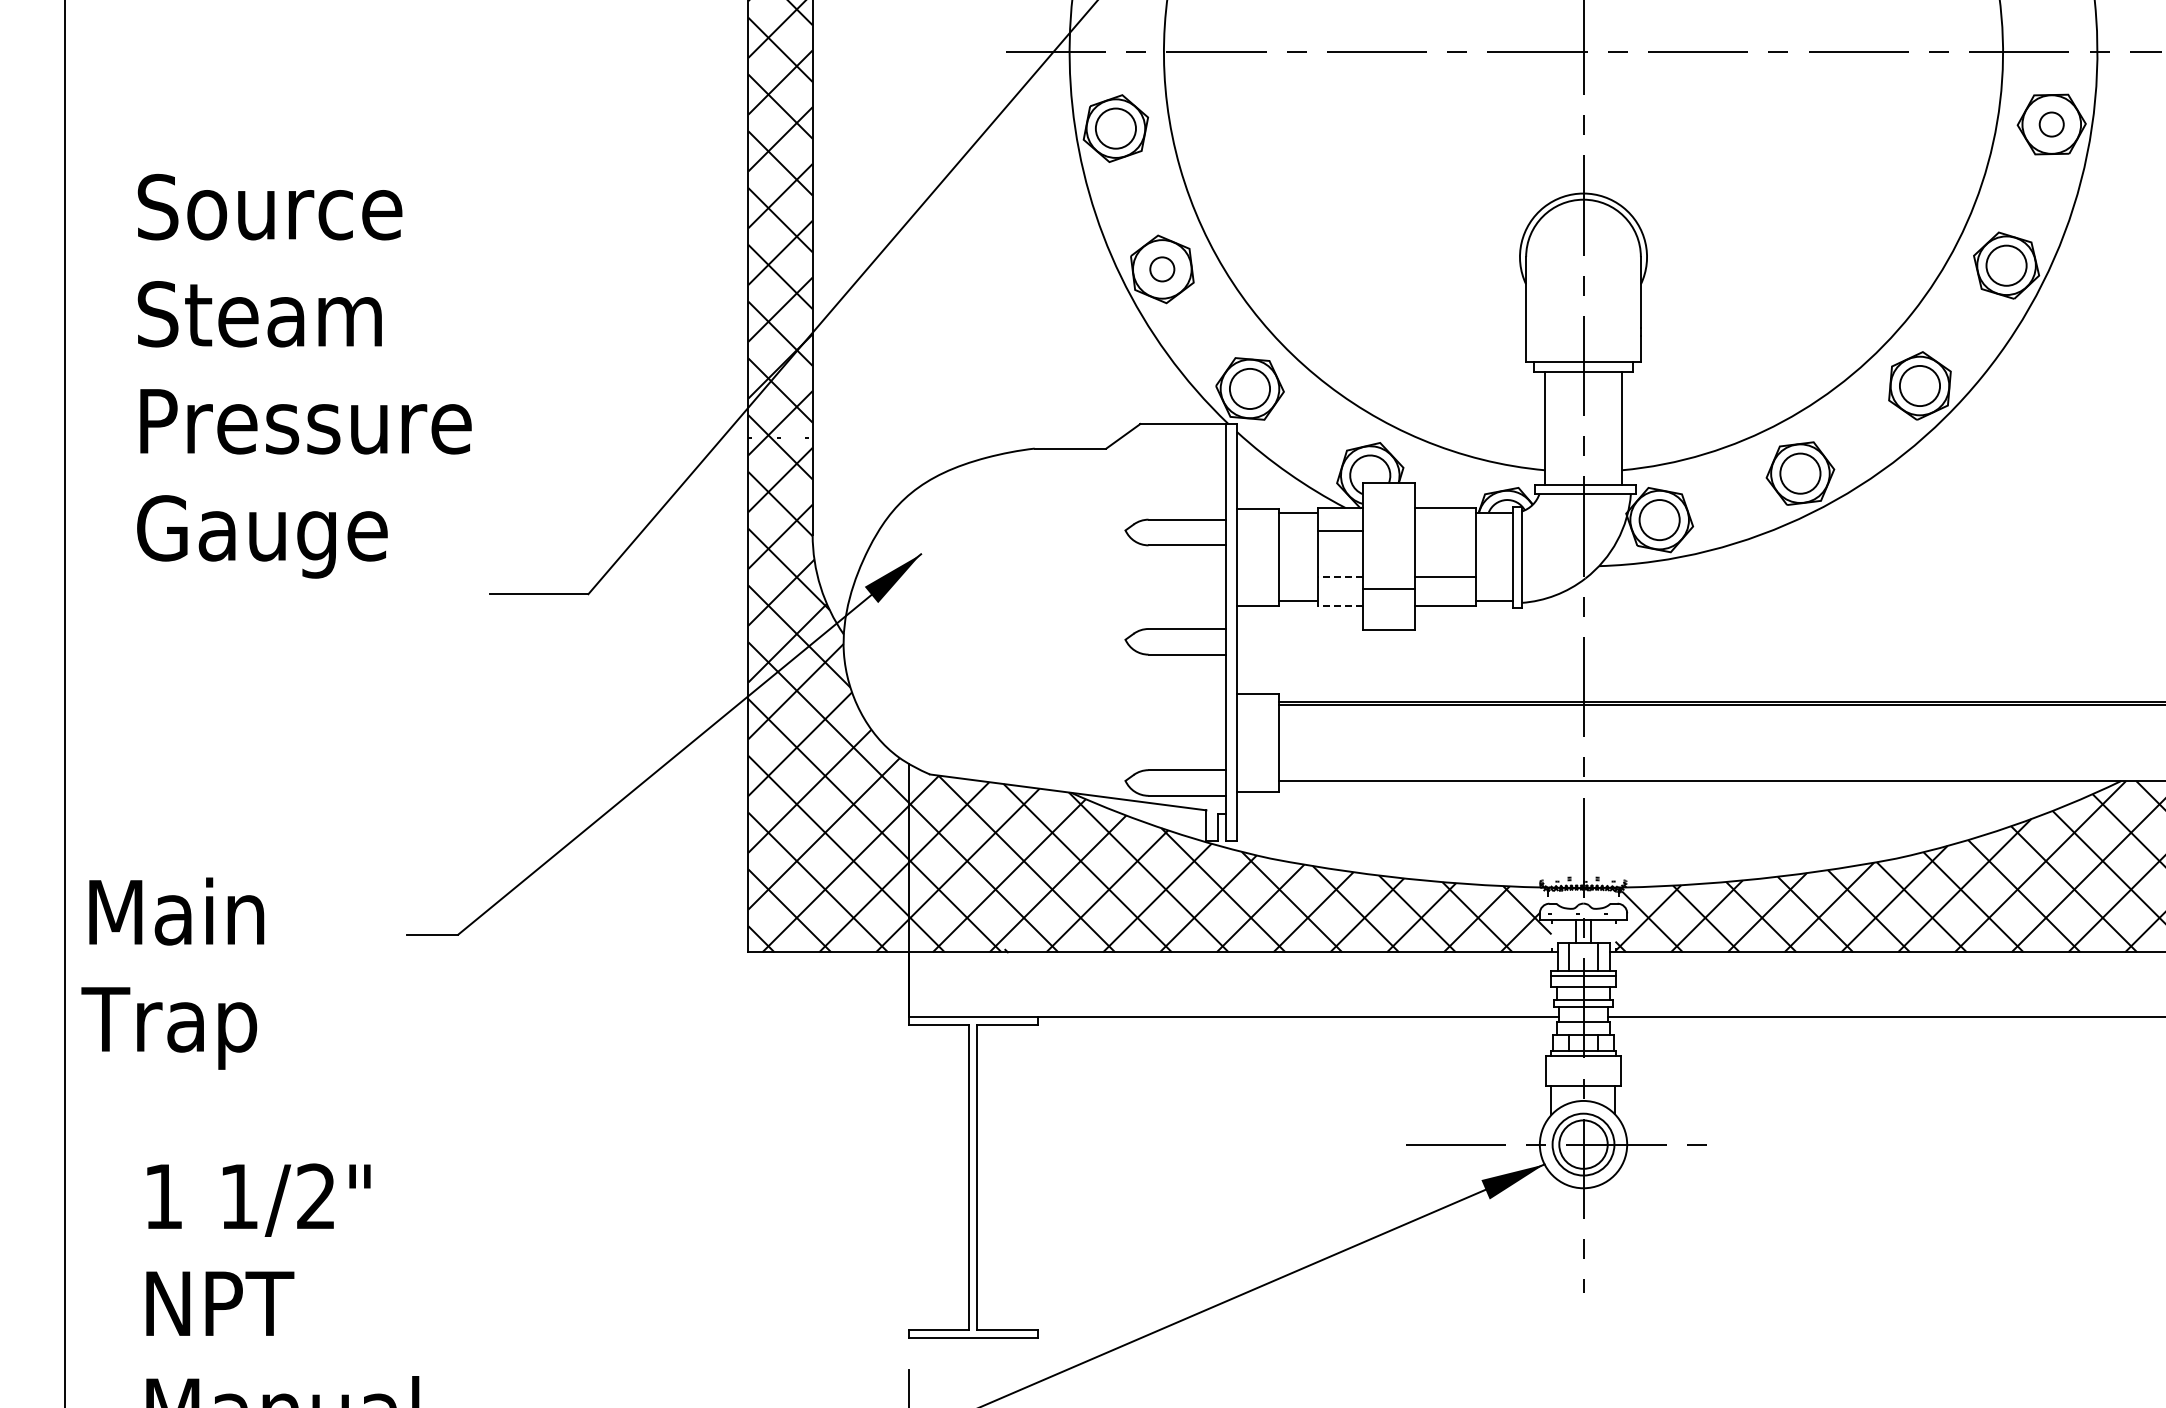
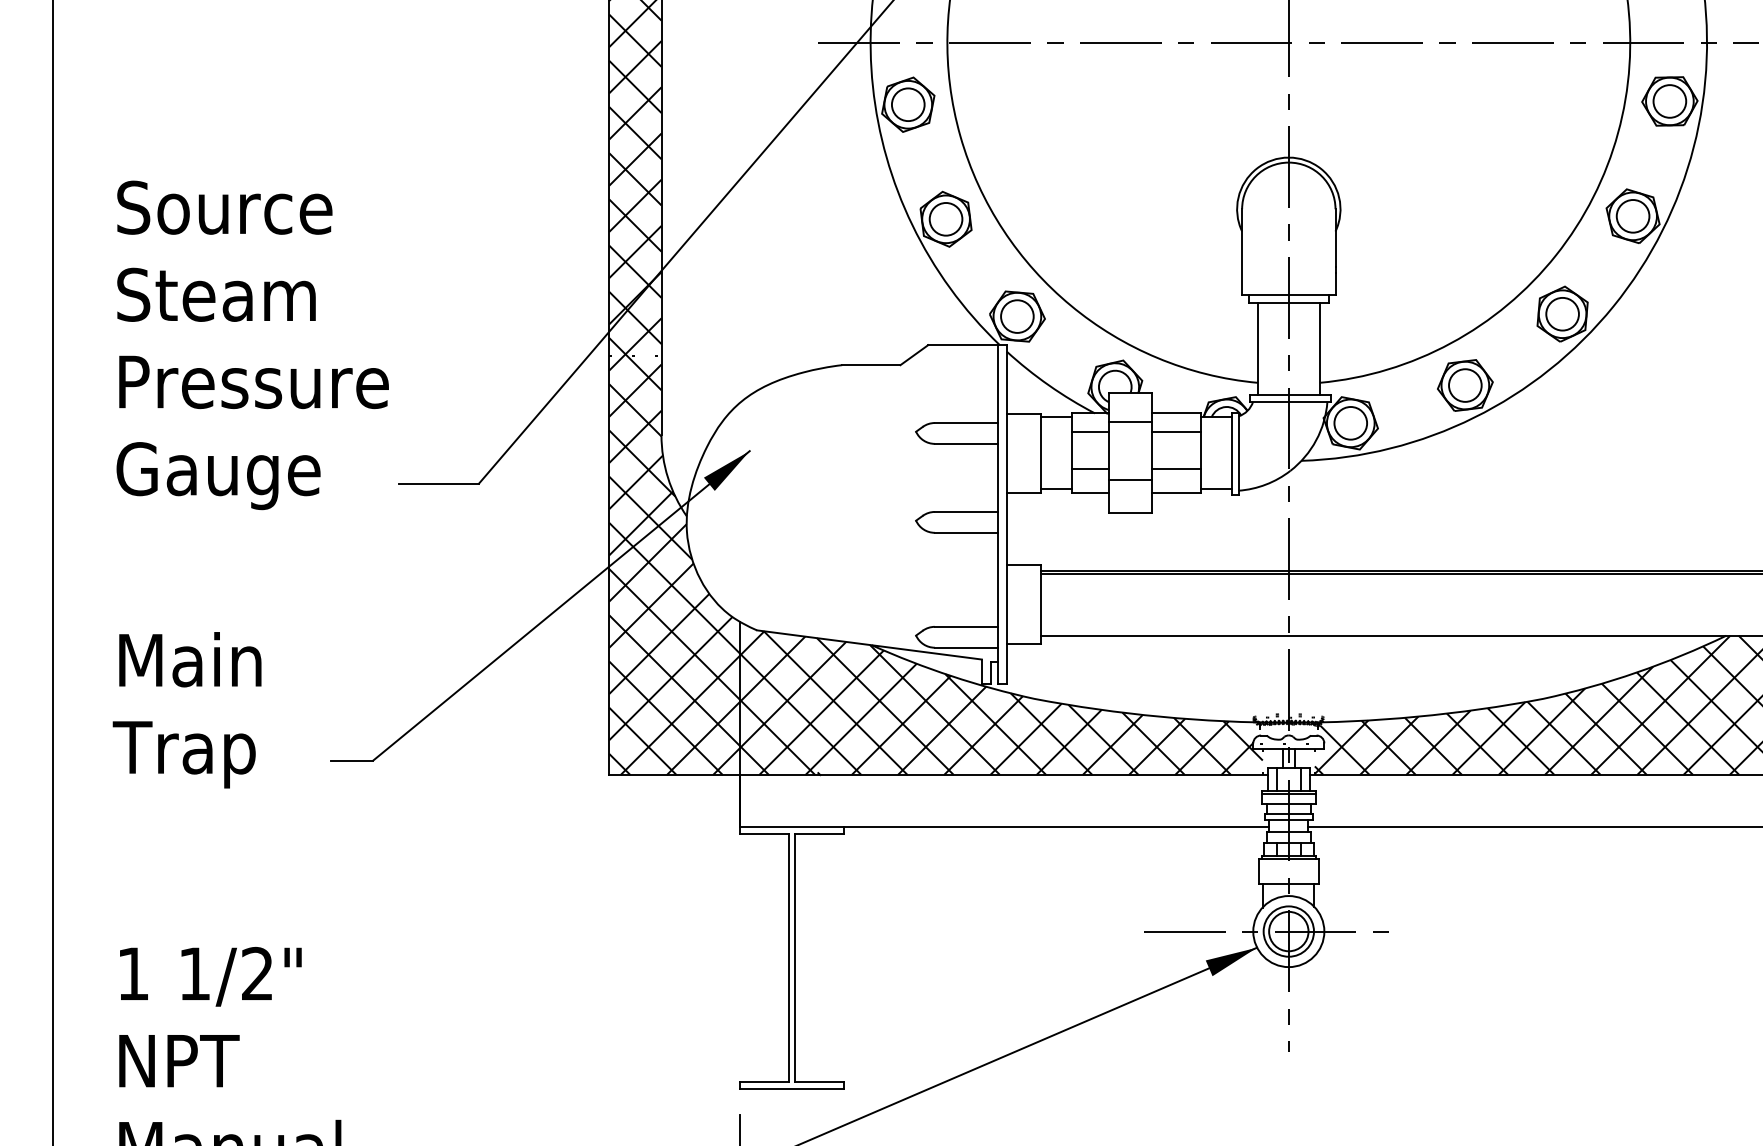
circle: (2051, 124) -> (1669, 101), size x1.67
circle: (1162, 269) -> (946, 219), size x1.67
text: (304, 376) -> (252, 345), moved
line: (1388, 518) -> (1130, 422), added
line: (1445, 530) -> (1176, 431), added
line: (1340, 576) -> (1091, 469), dashed -> solid
line: (1340, 605) -> (1091, 492), dashed -> solid
text: (172, 973) -> (186, 710), moved

